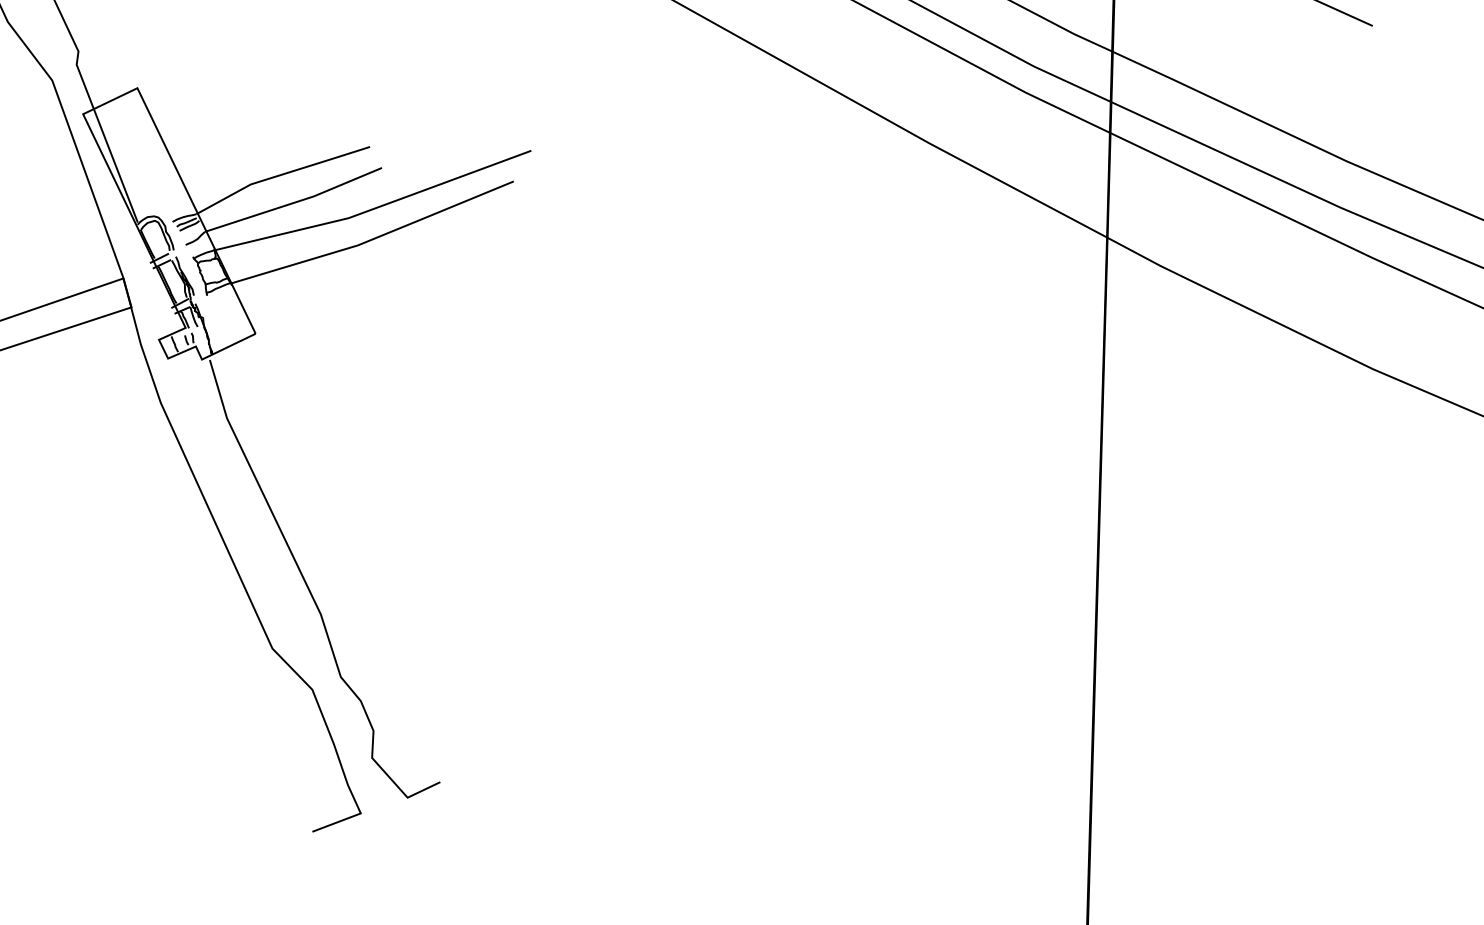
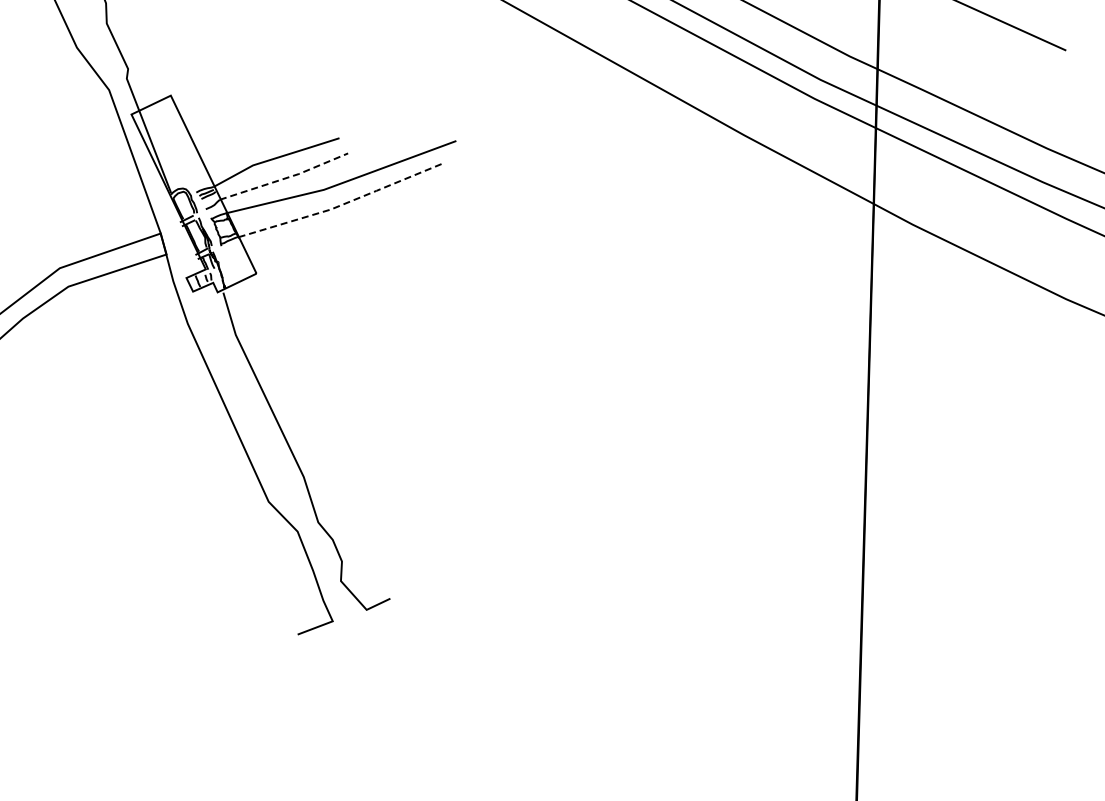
line: (295, 202) -> (285, 178), solid -> dashed
line: (374, 238) -> (342, 204), solid -> dashed

